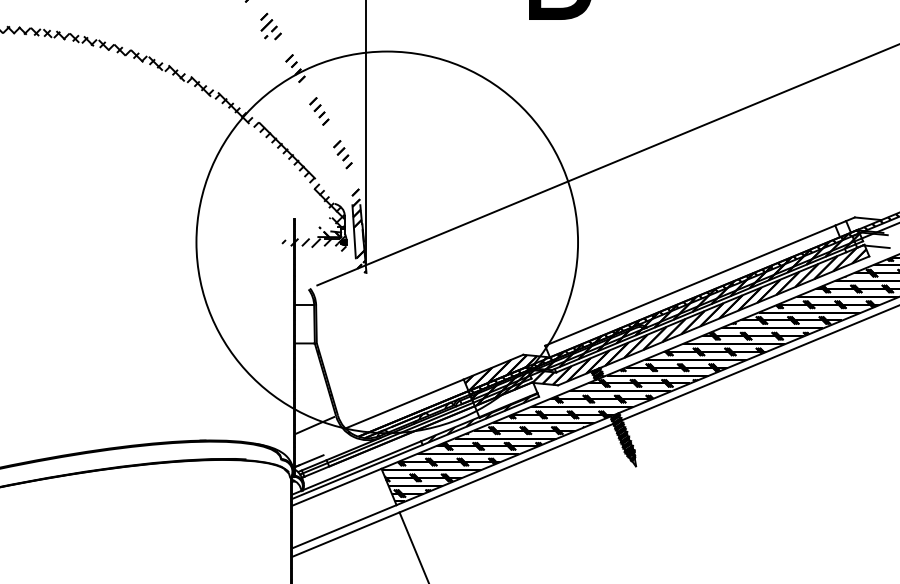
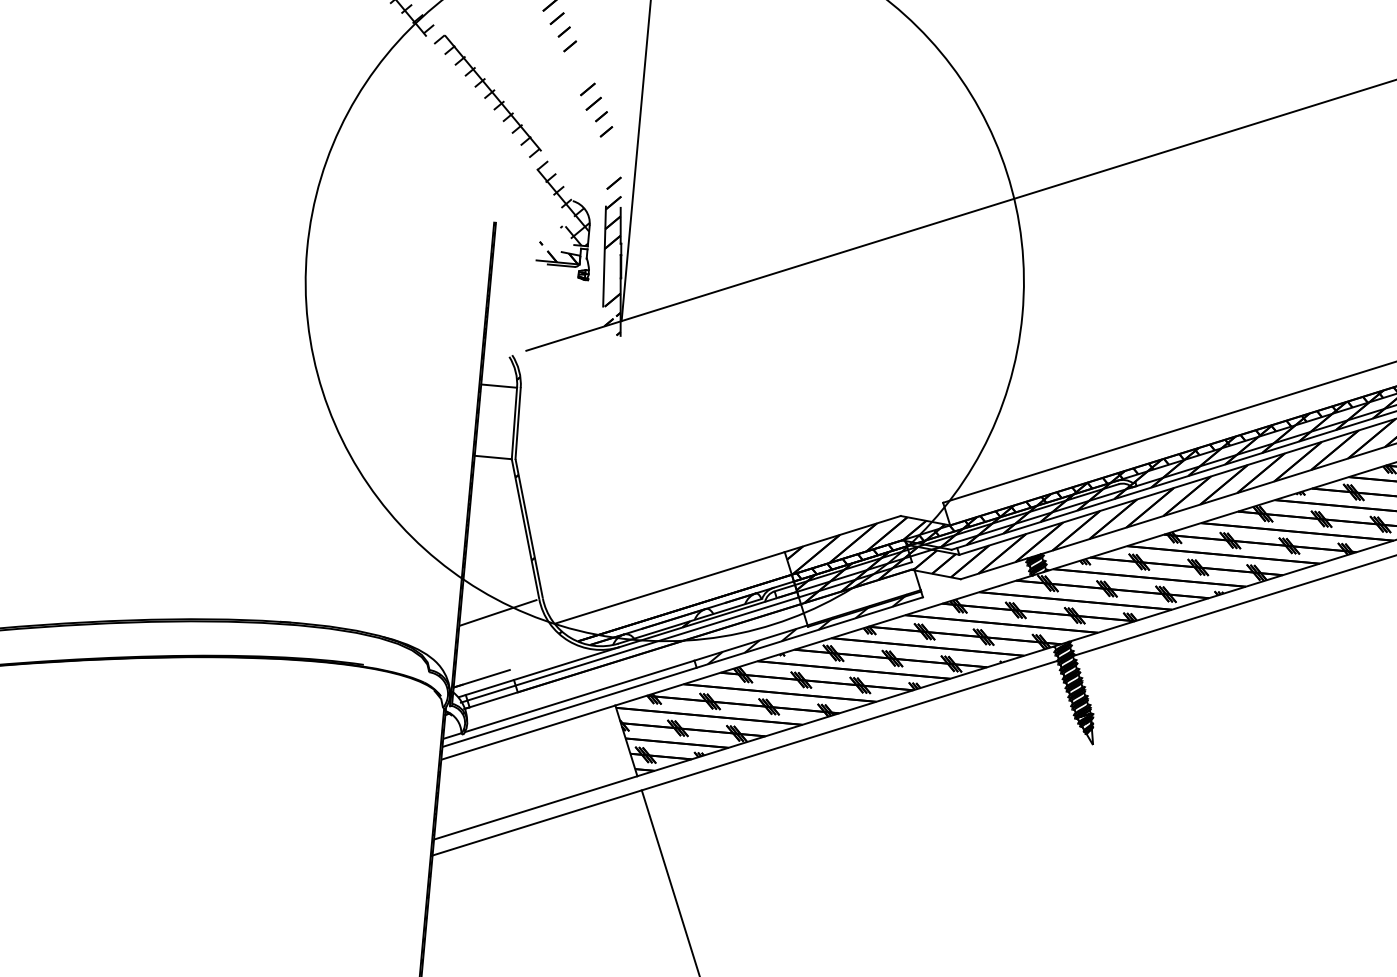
hatch: (314, 239) -> (528, 264), removed

